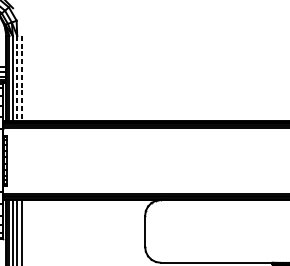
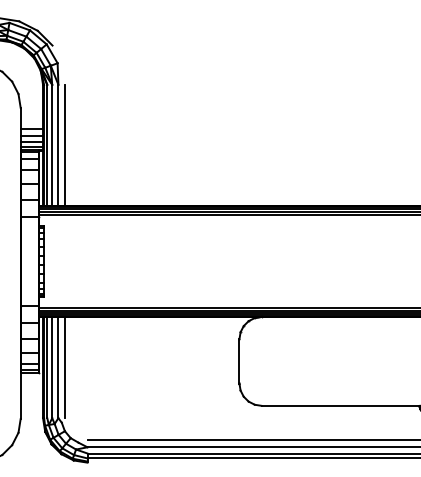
line: (17, 78) -> (58, 145), dashed -> solid
line: (22, 78) -> (65, 145), dashed -> solid

